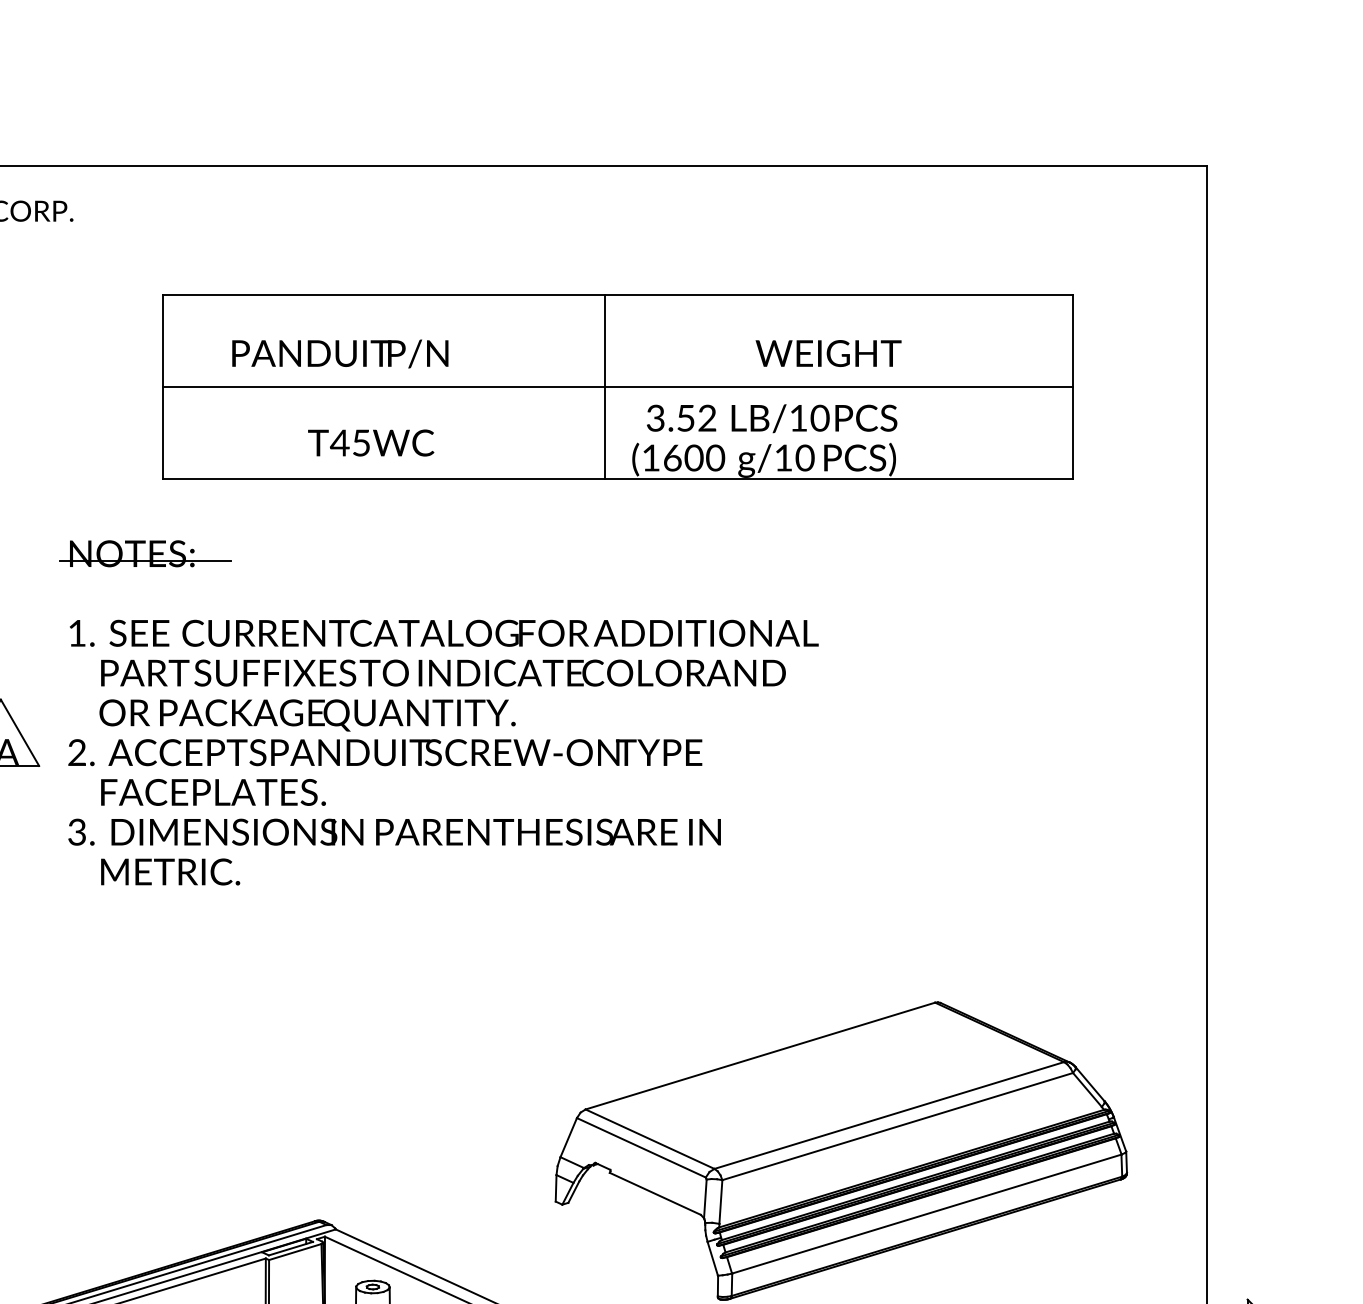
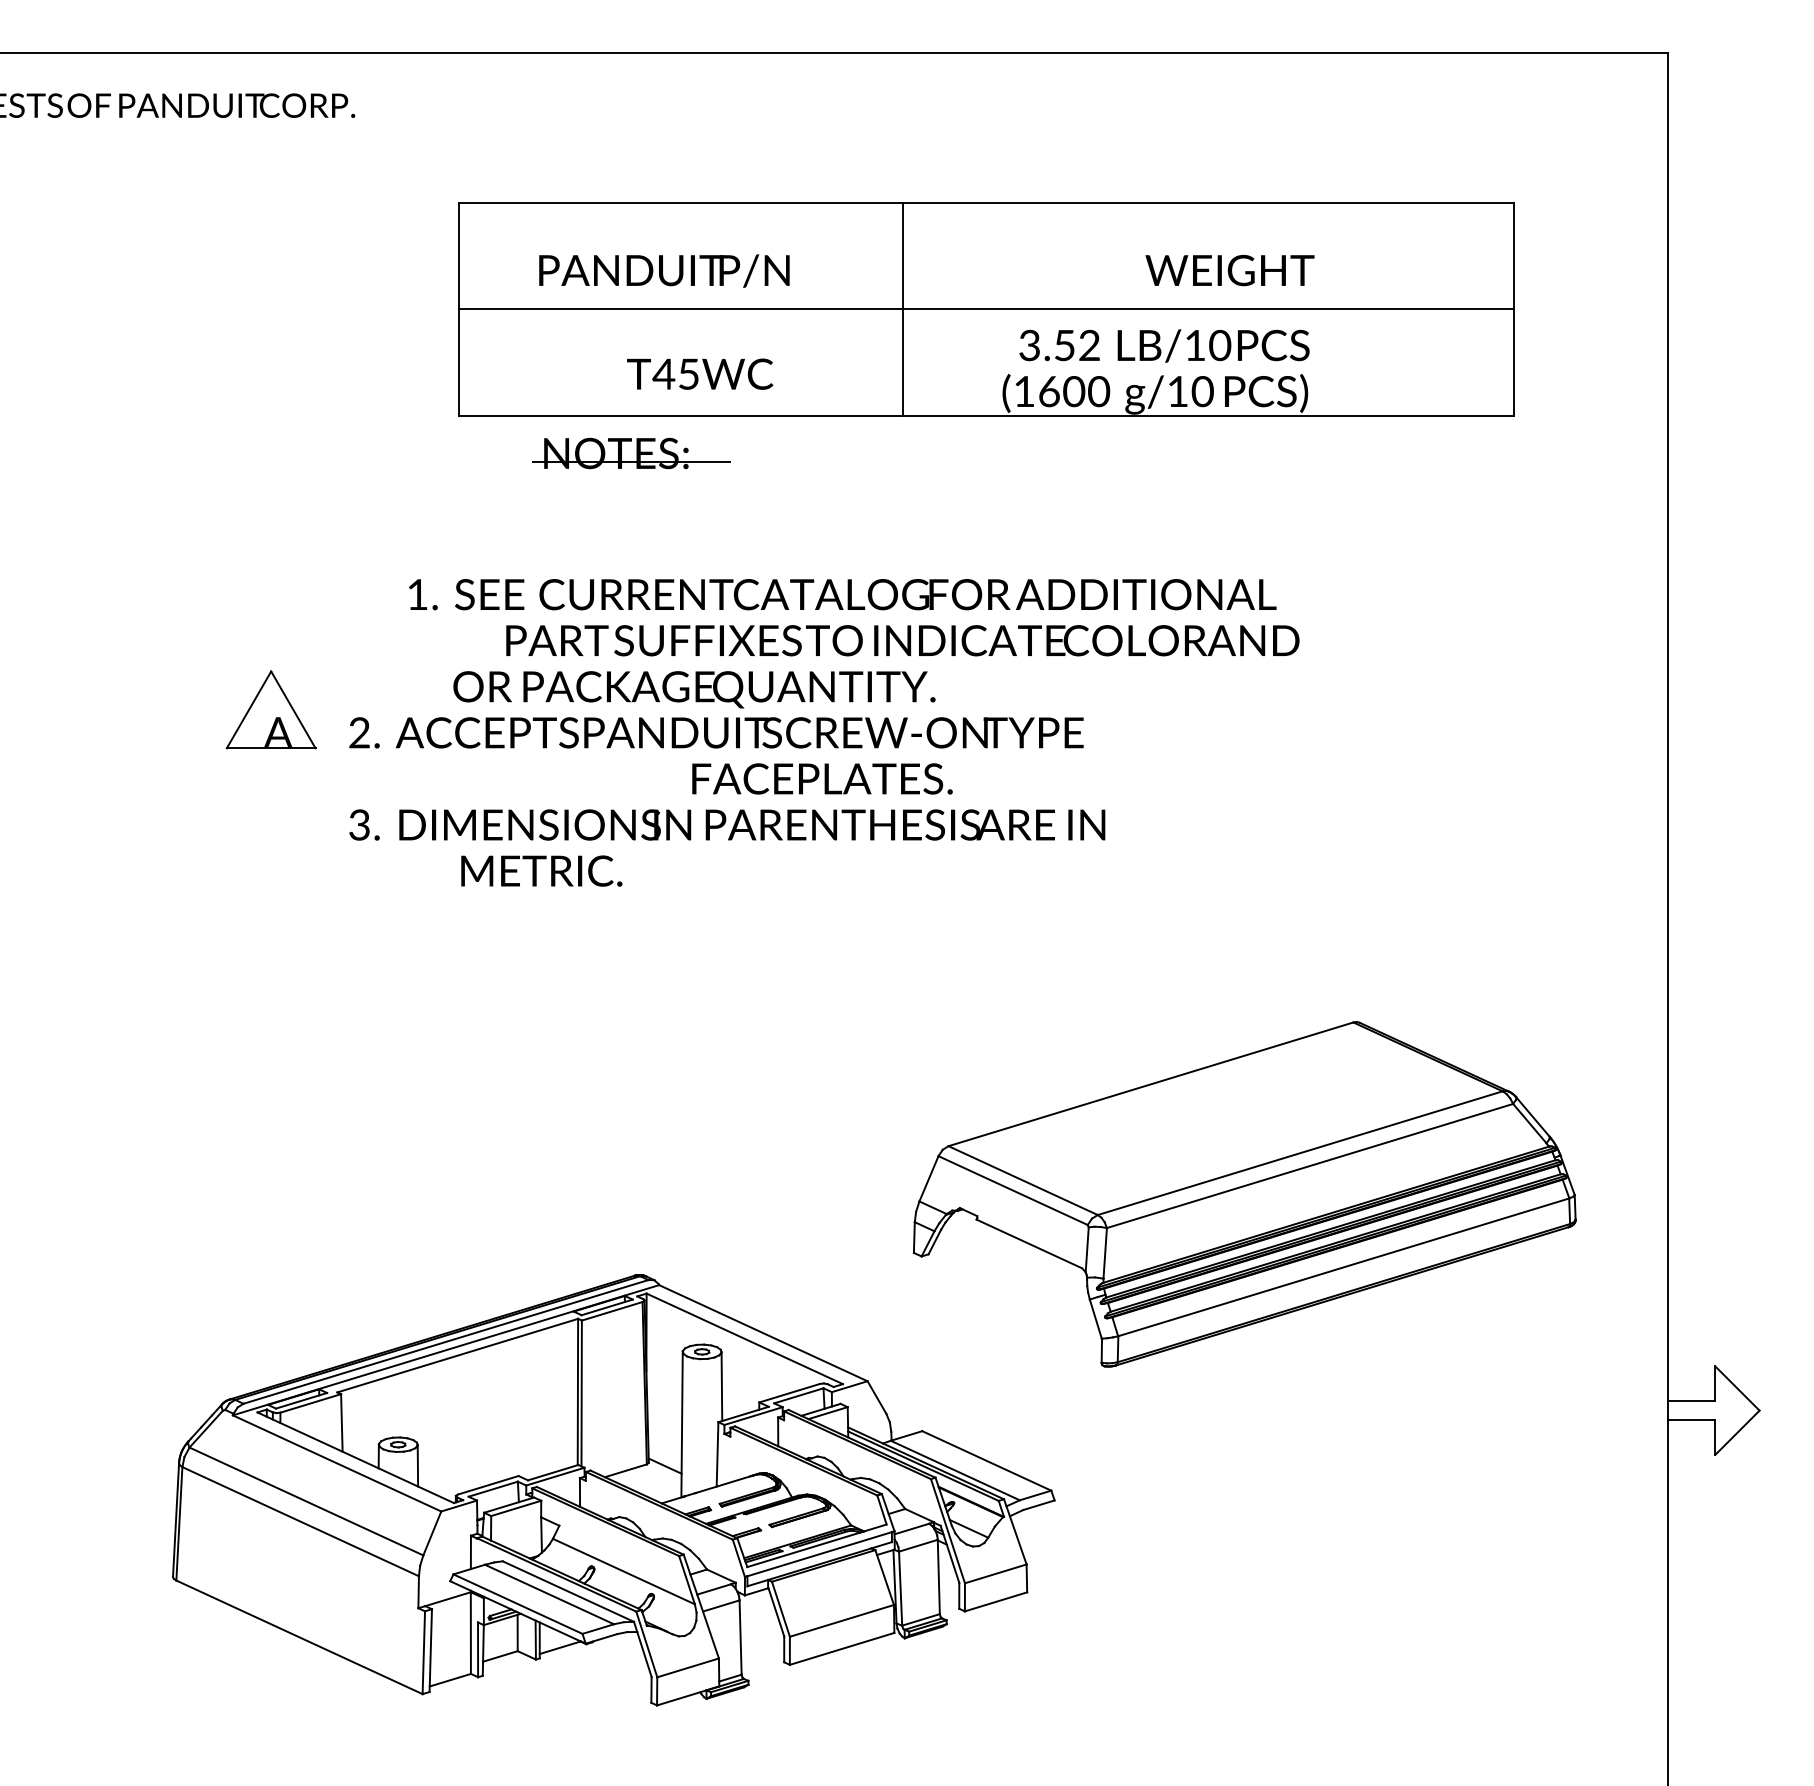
line: (604, 387) -> (902, 309), moved
part: (145, 553) -> (631, 453), moved
text: (444, 633) -> (842, 594), moved
text: (443, 672) -> (902, 640), moved
text: (307, 715) -> (694, 689), moved
text: (213, 792) -> (822, 778), moved
text: (170, 871) -> (541, 870), moved

